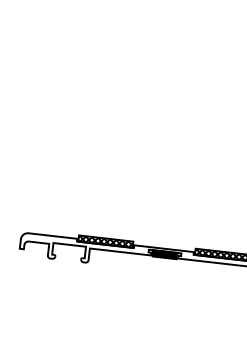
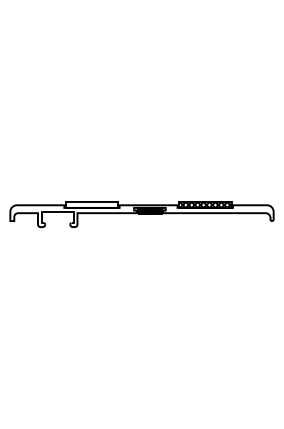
hatch: (105, 241) -> (91, 204), removed

